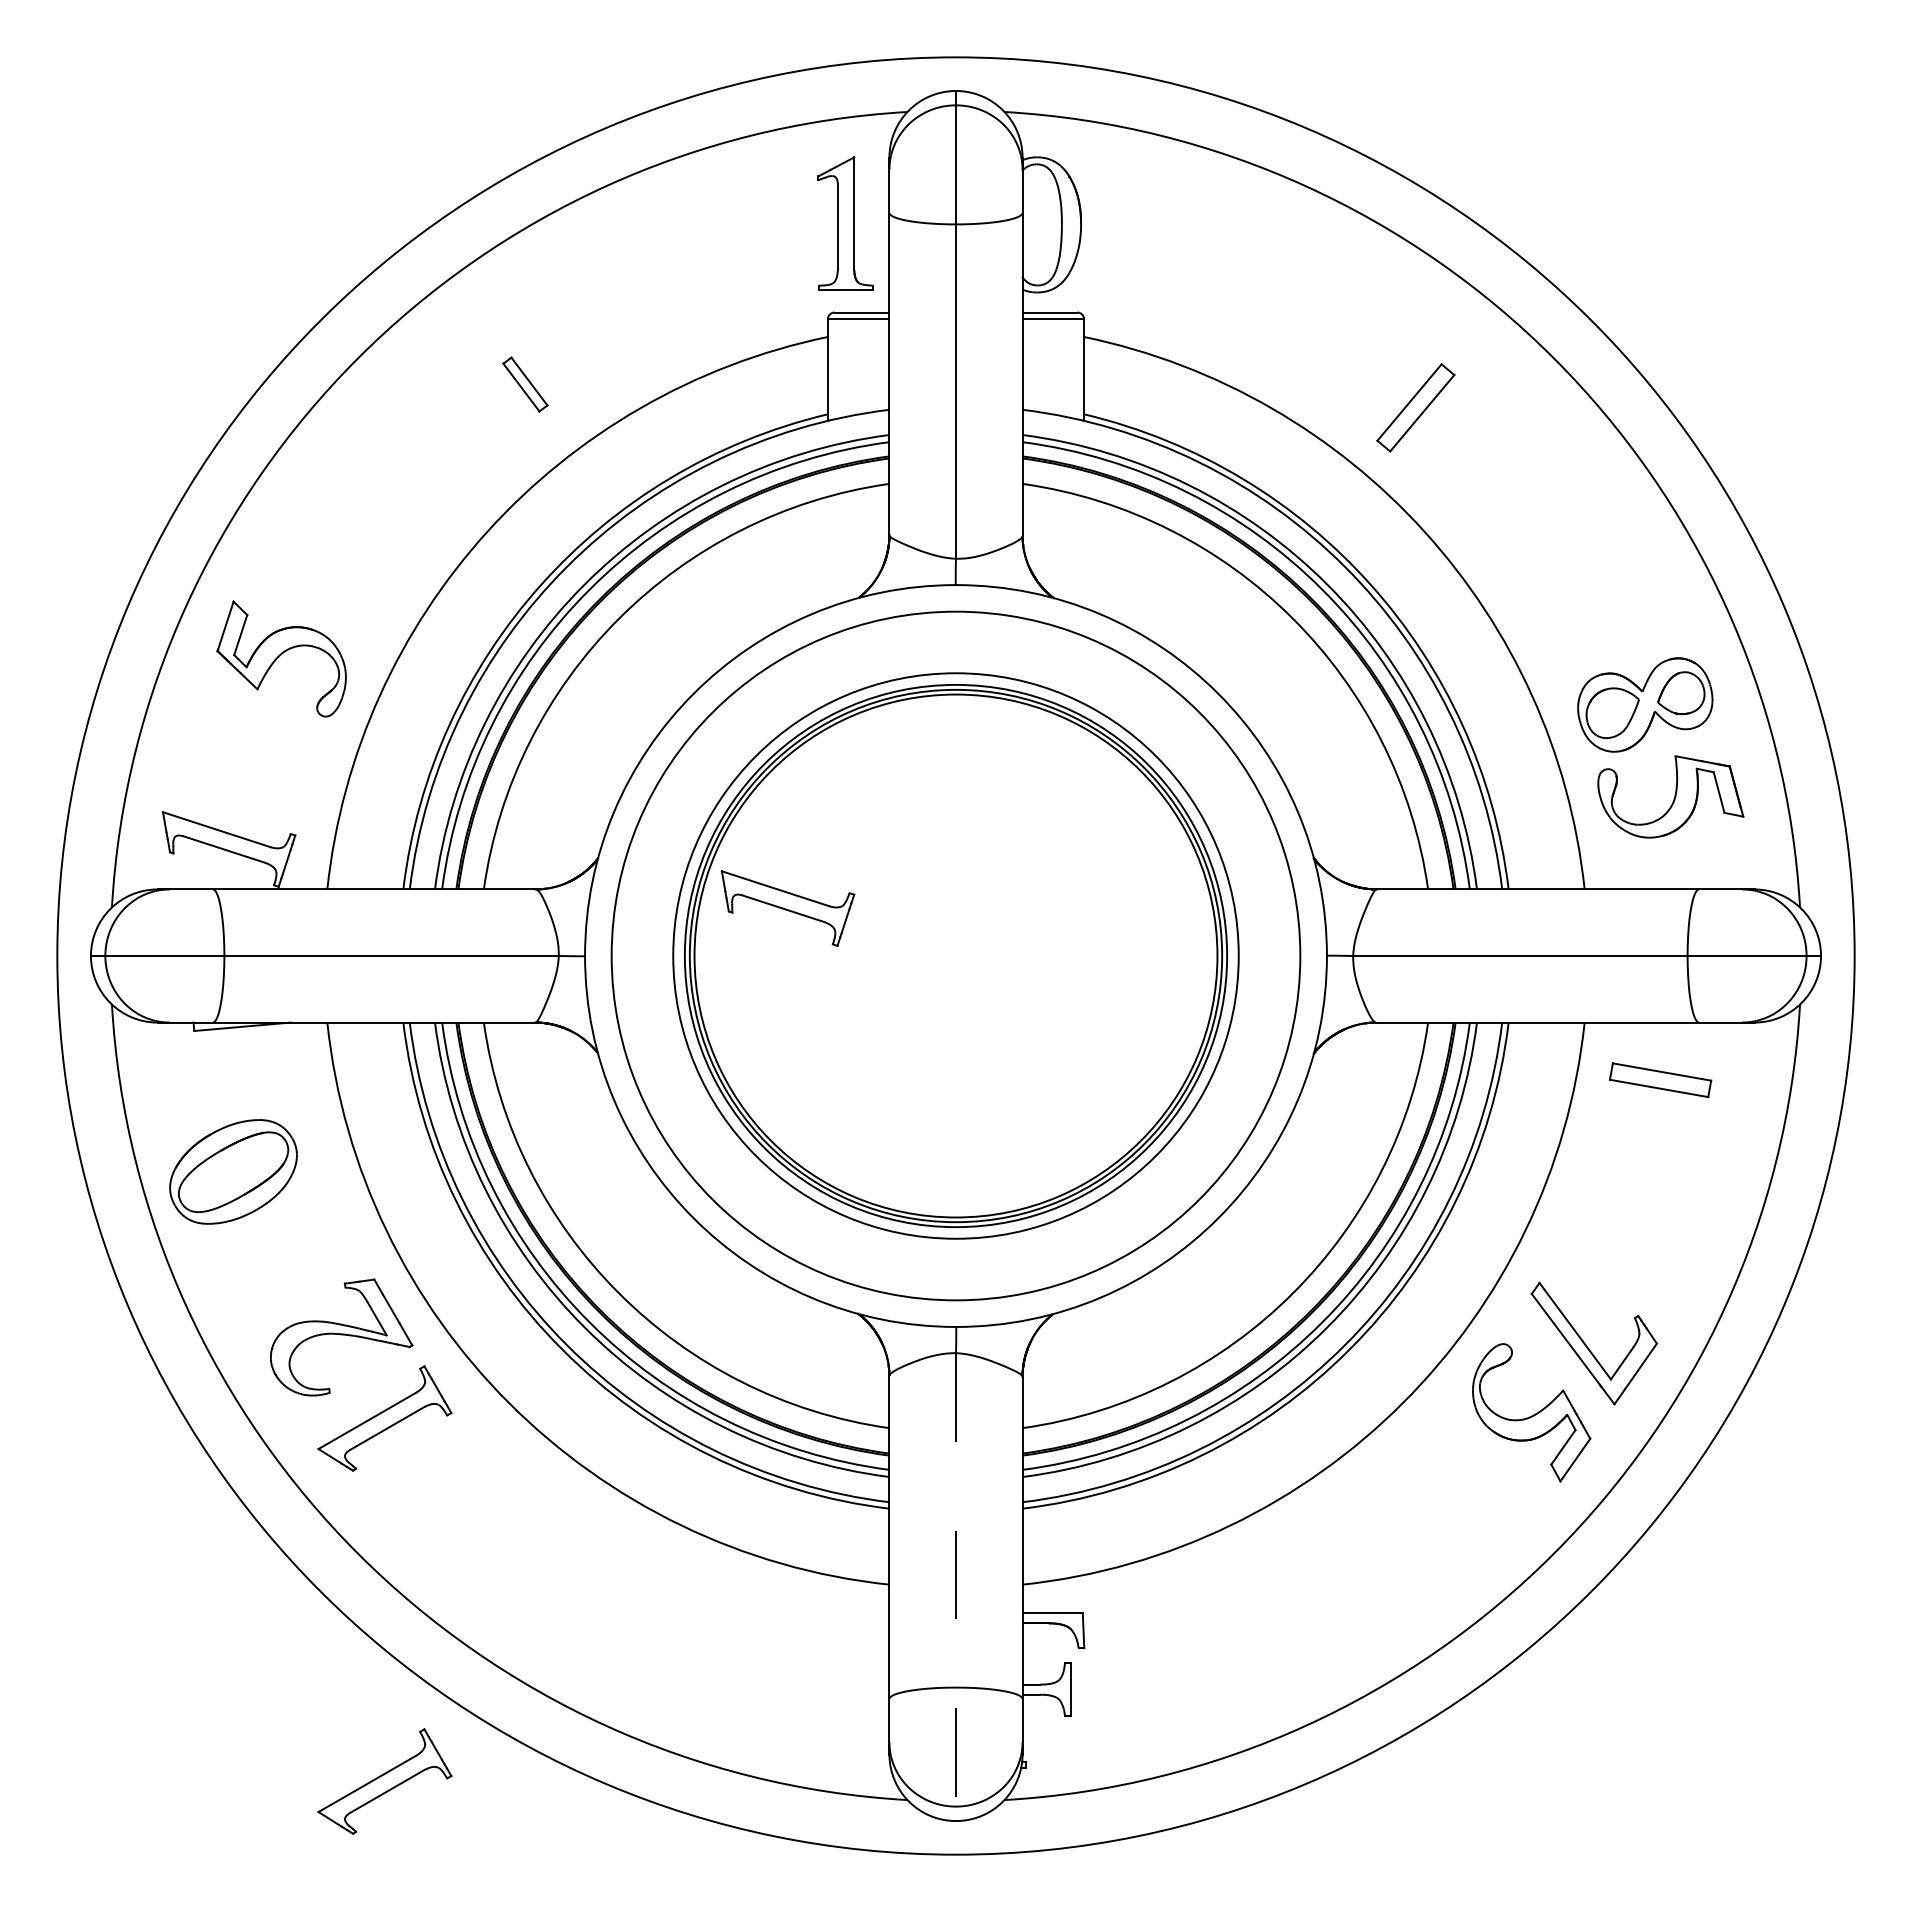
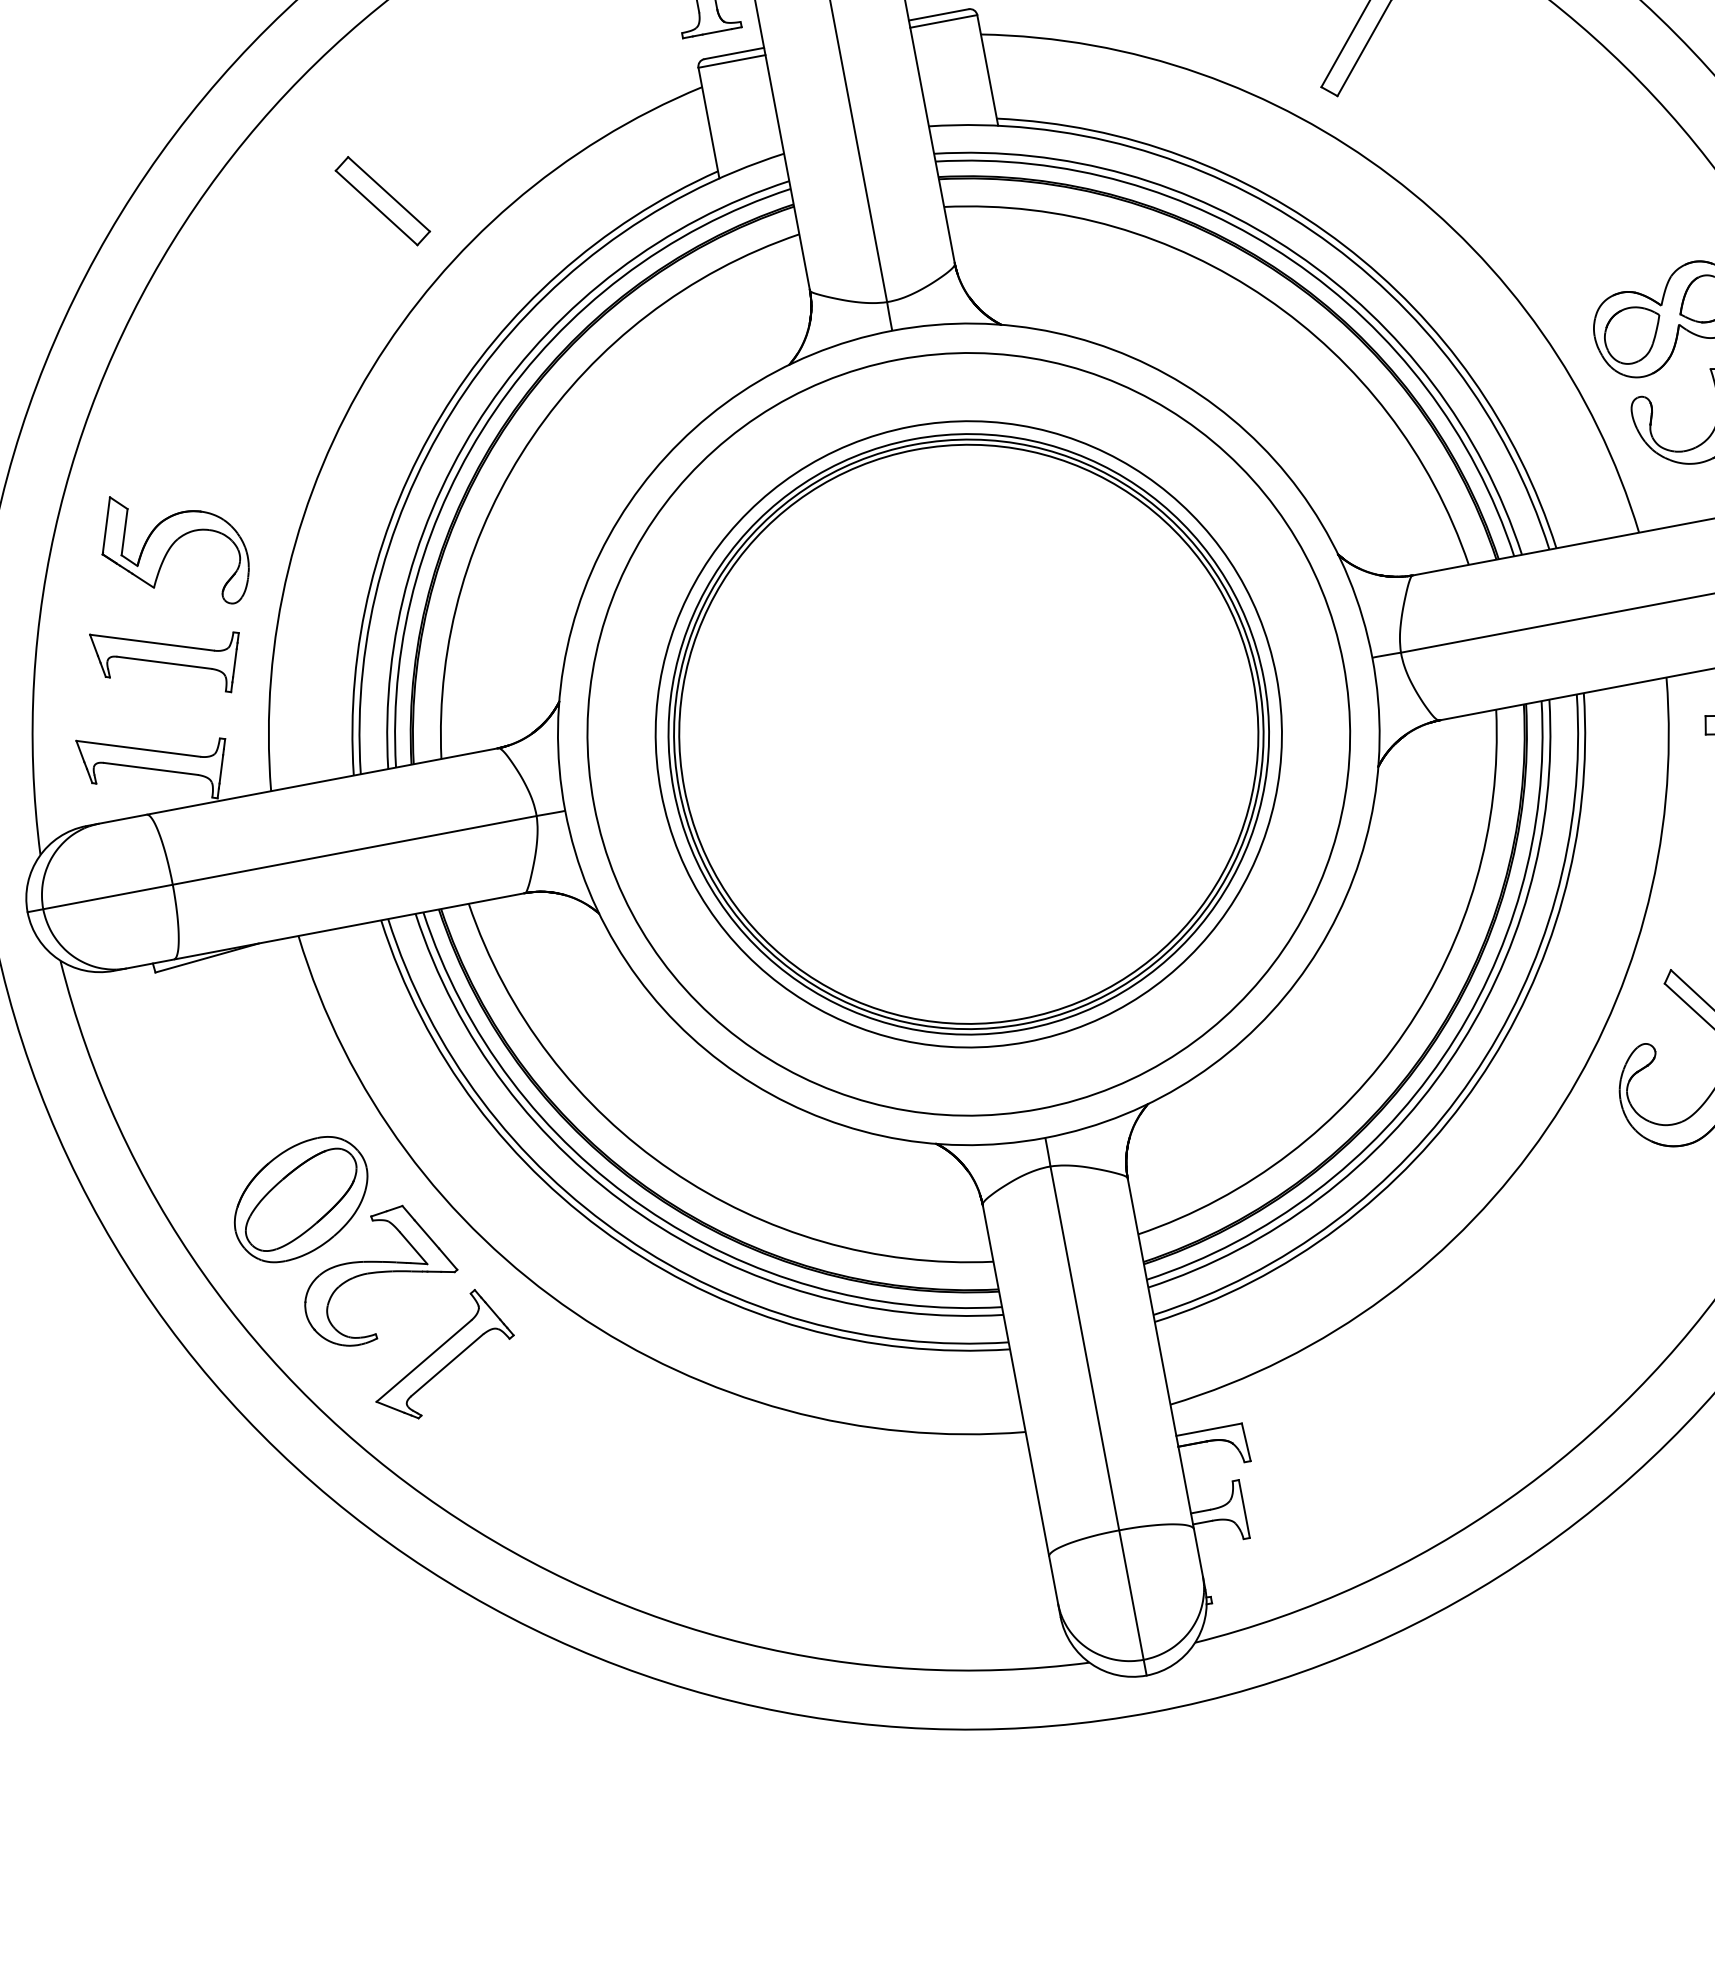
part: (525, 384) -> (382, 201), size x1.67
part: (787, 908) -> (169, 661), moved
part: (233, 1171) -> (301, 1199), moved
line: (956, 1587) -> (1099, 1421), dashed -> solid
part: (384, 1781) -> (516, 1750), removed

